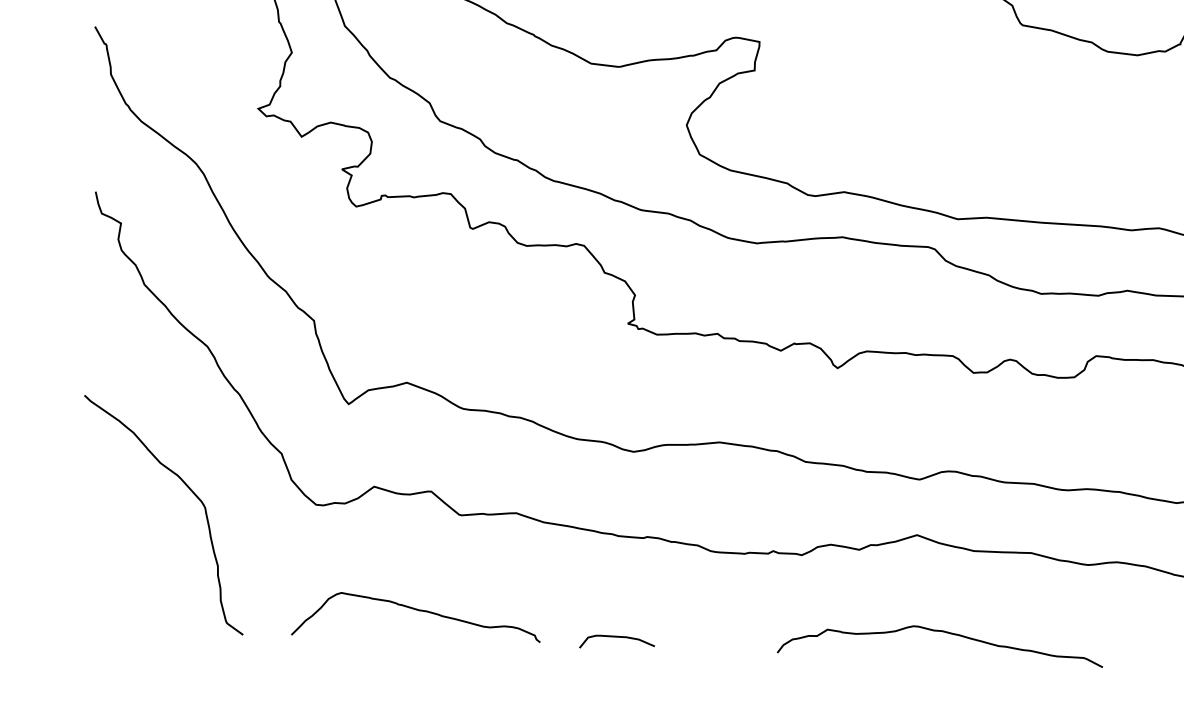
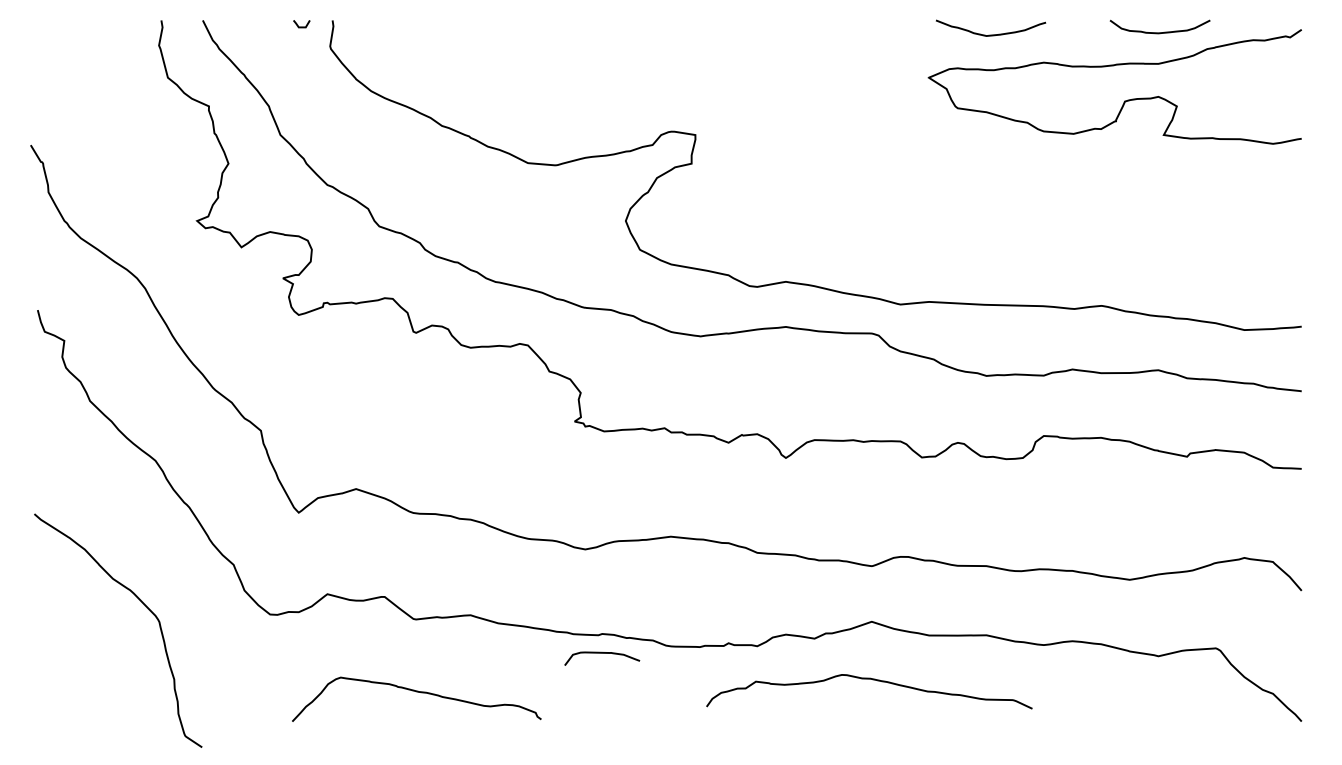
curve: (416, 610) -> (416, 692), moved
curve: (944, 632) -> (872, 680), moved
curve: (617, 637) -> (602, 653), moved

